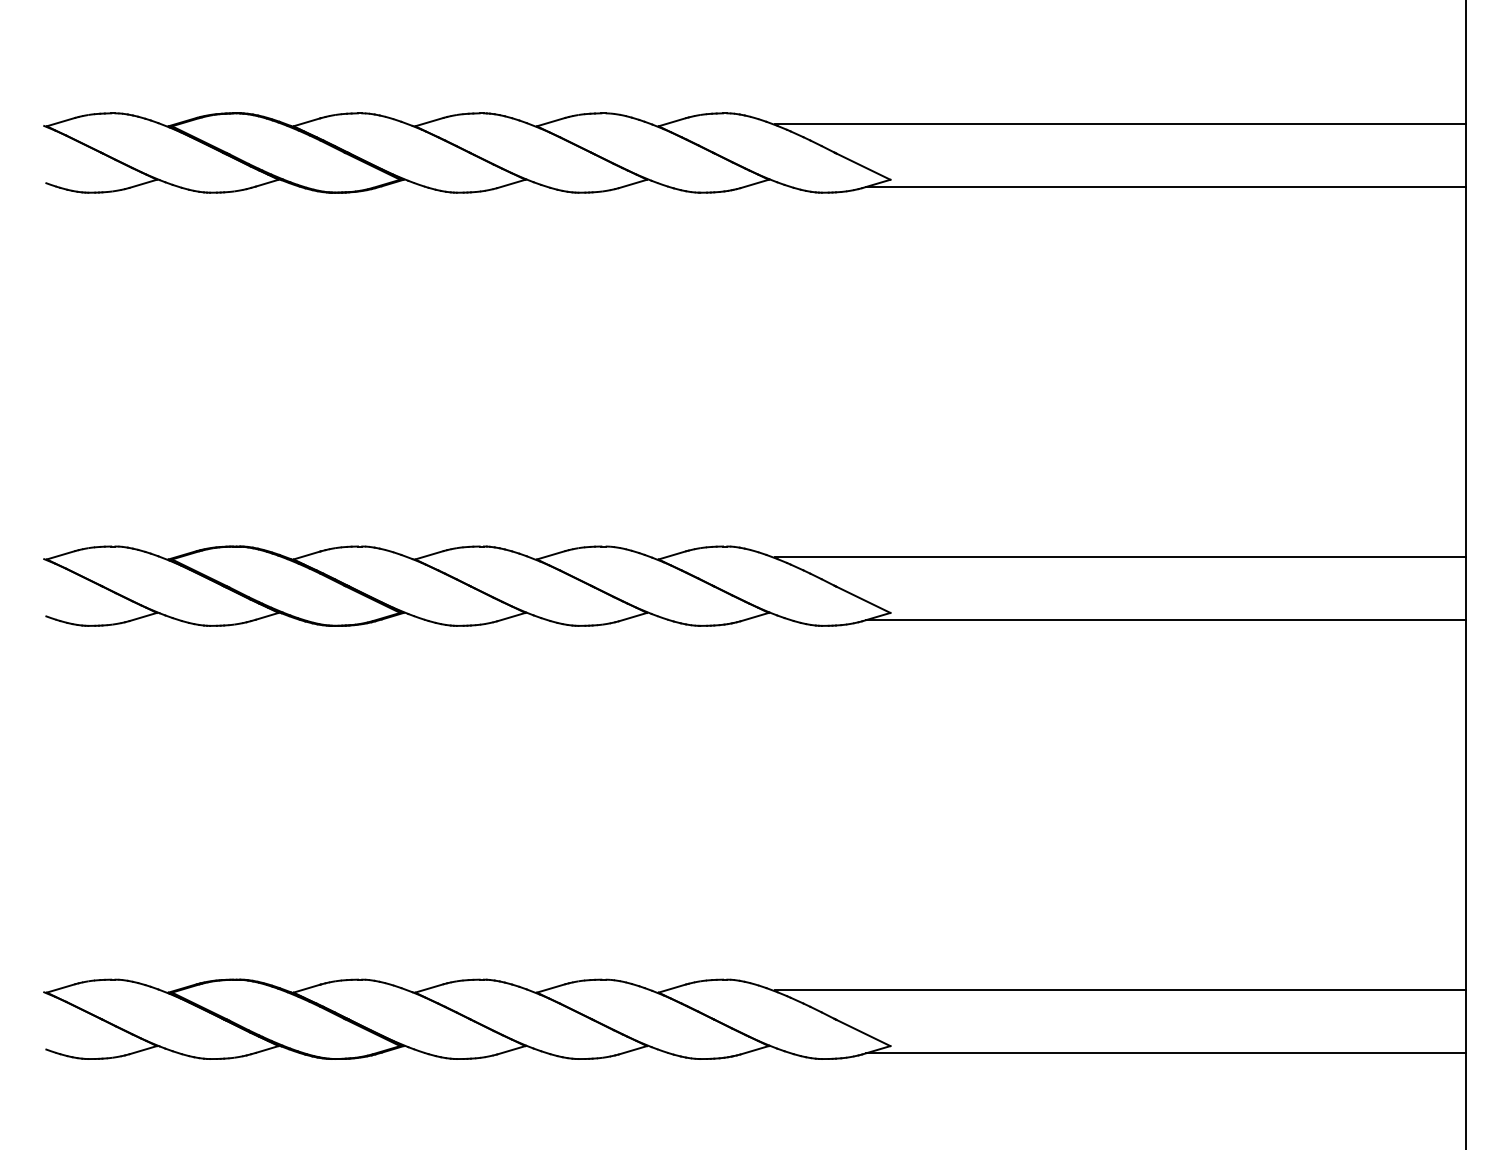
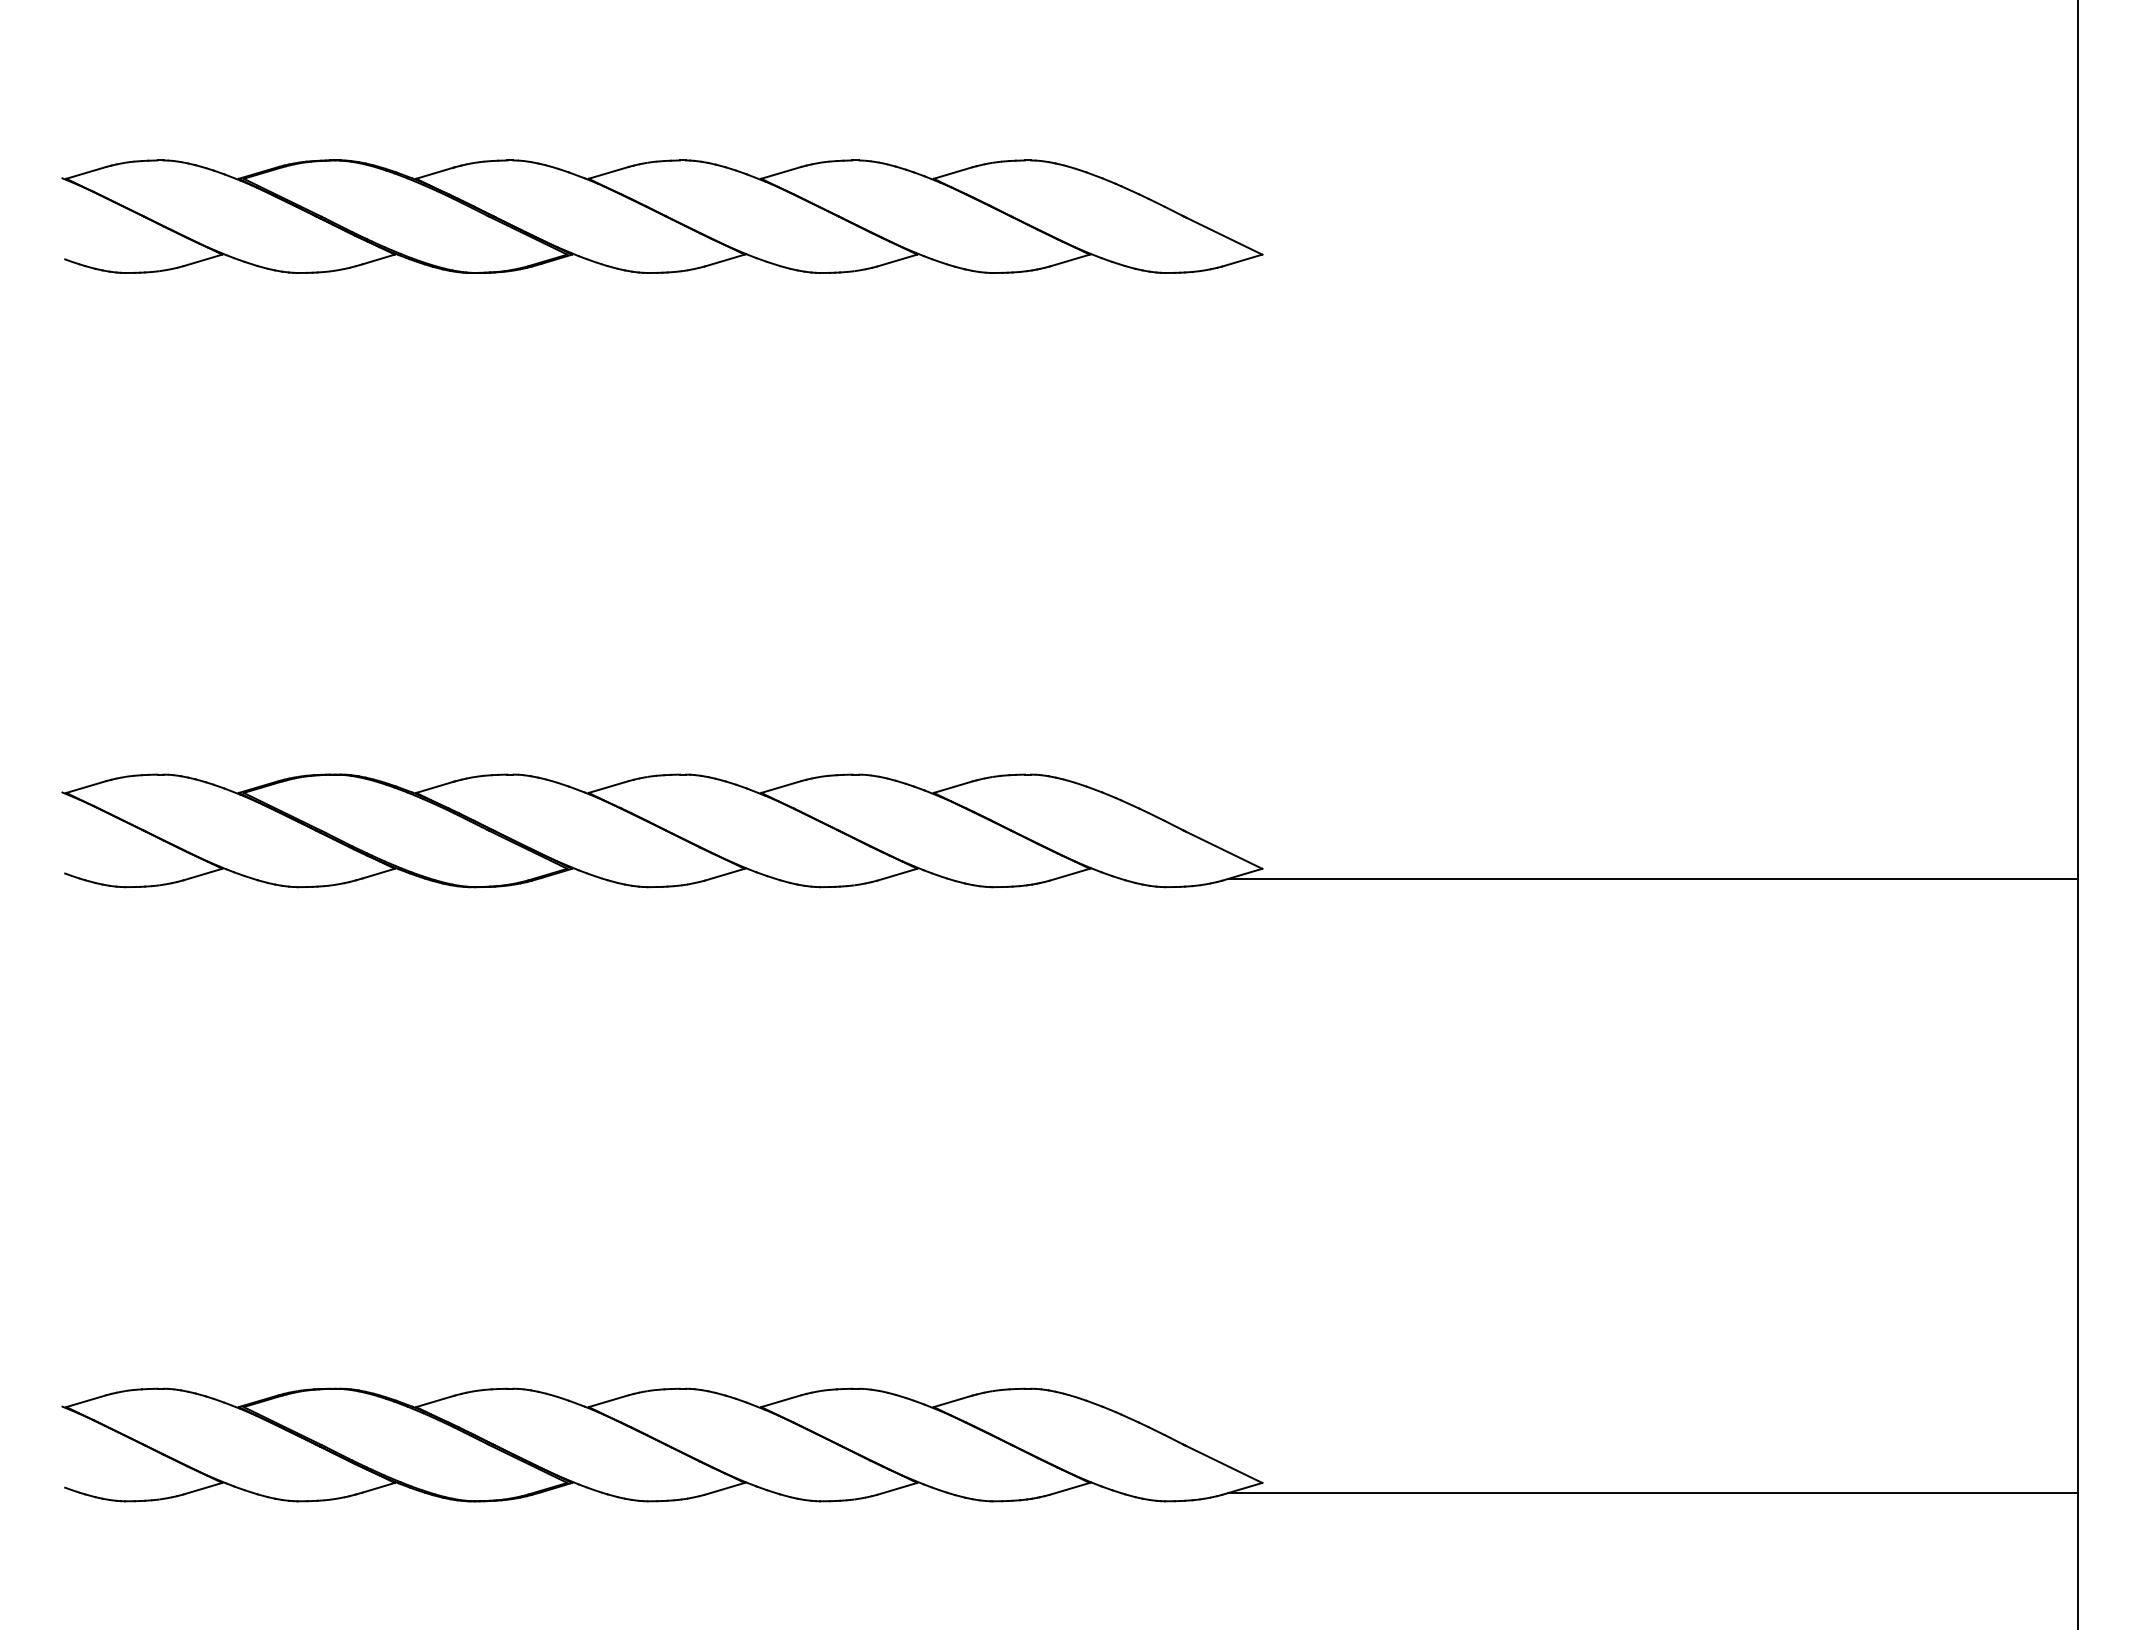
line: (1119, 123) -> (1587, 175), removed
line: (1165, 186) -> (1652, 264), removed
line: (1119, 557) -> (1587, 789), removed
line: (1119, 990) -> (1587, 1403), removed

